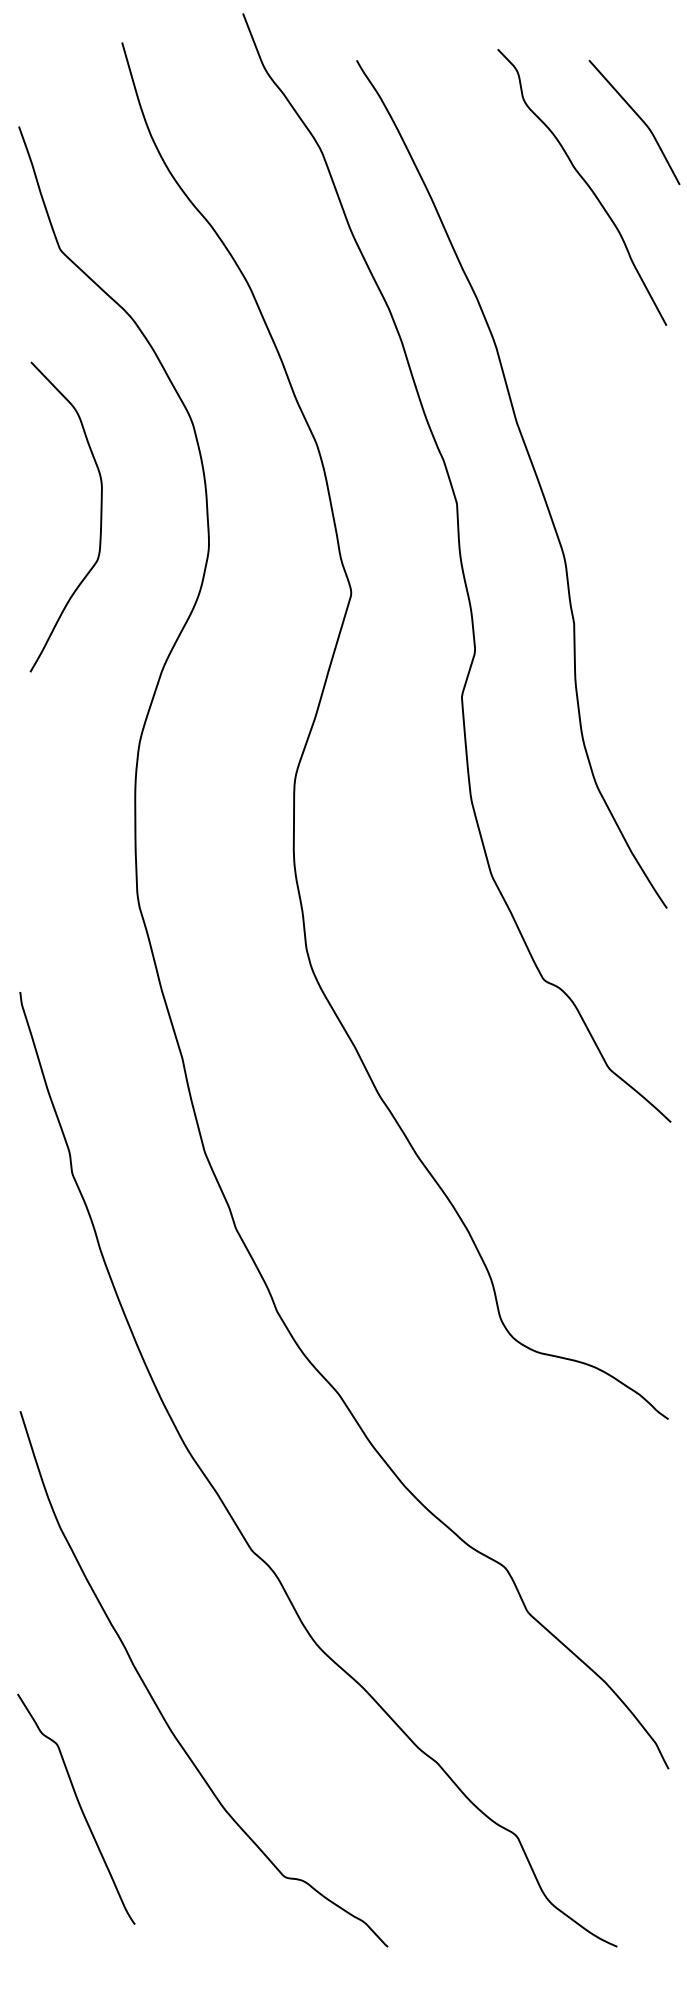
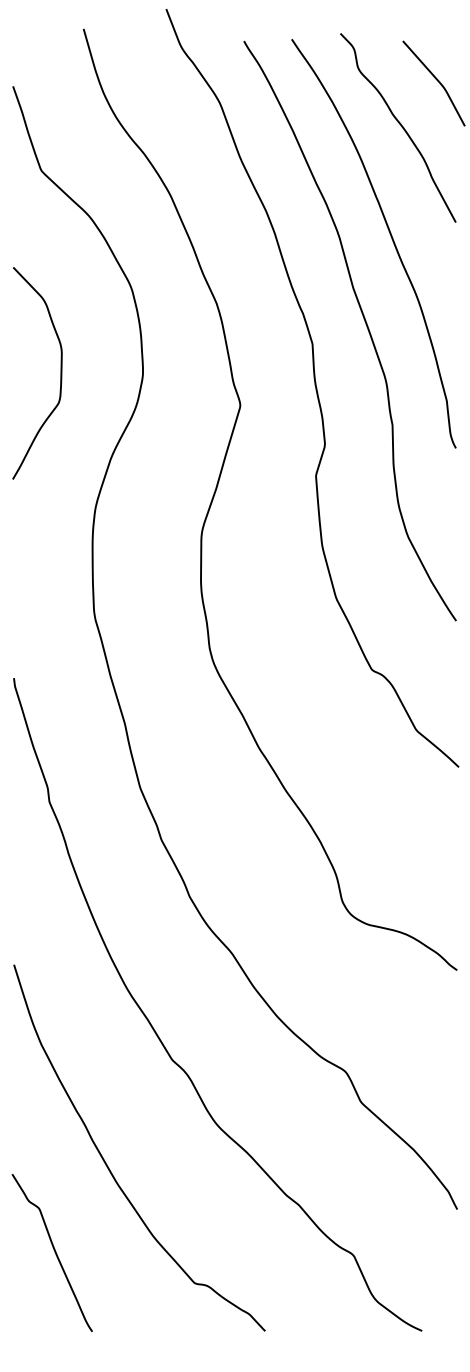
curve: (569, 343) -> (389, 234), added
curve: (99, 517) -> (60, 373), moved
curve: (79, 1808) -> (54, 1252), moved

